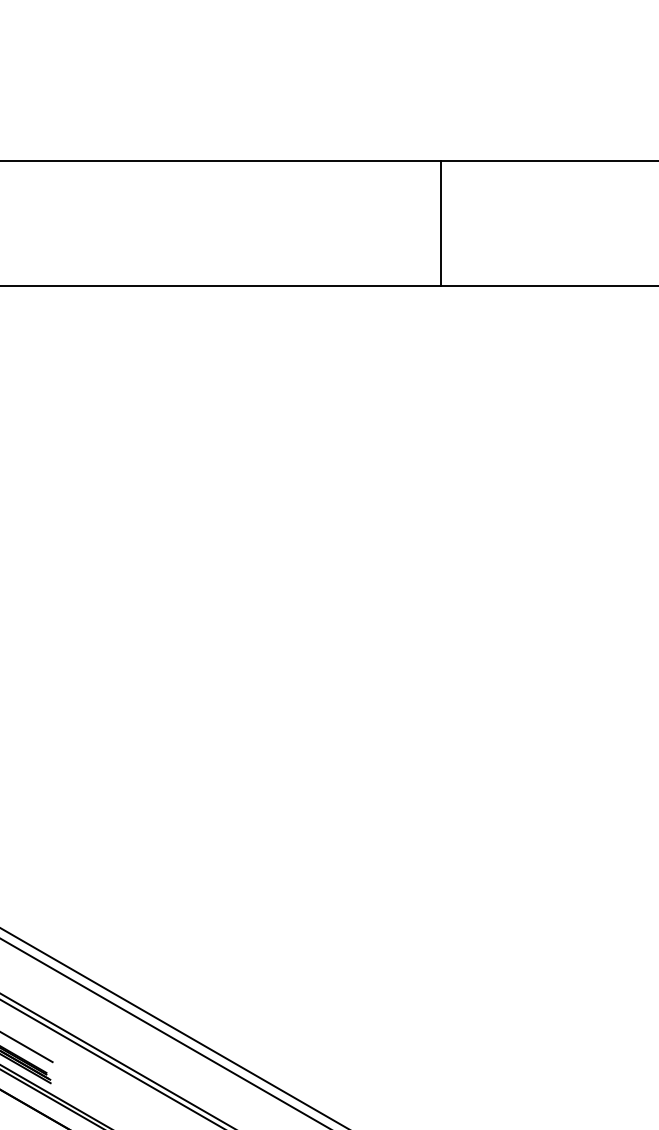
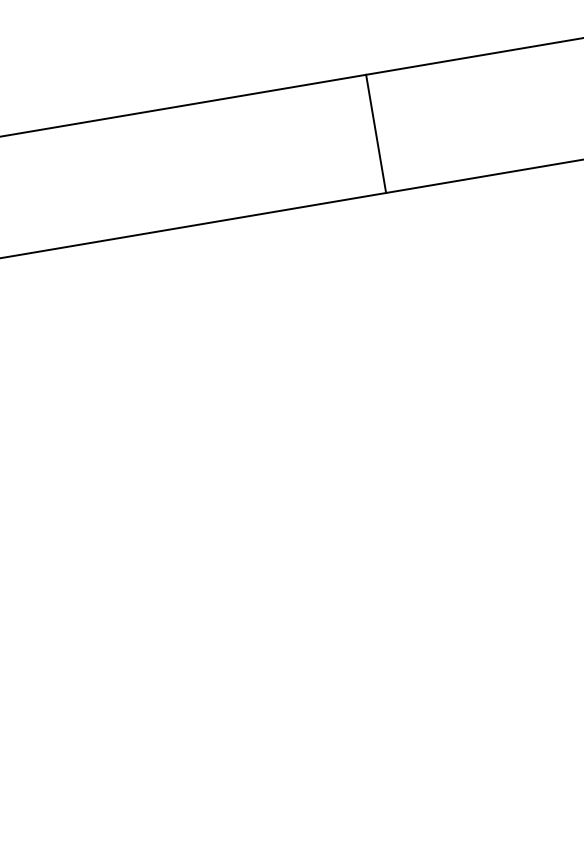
line: (440, 222) -> (375, 133), moved

